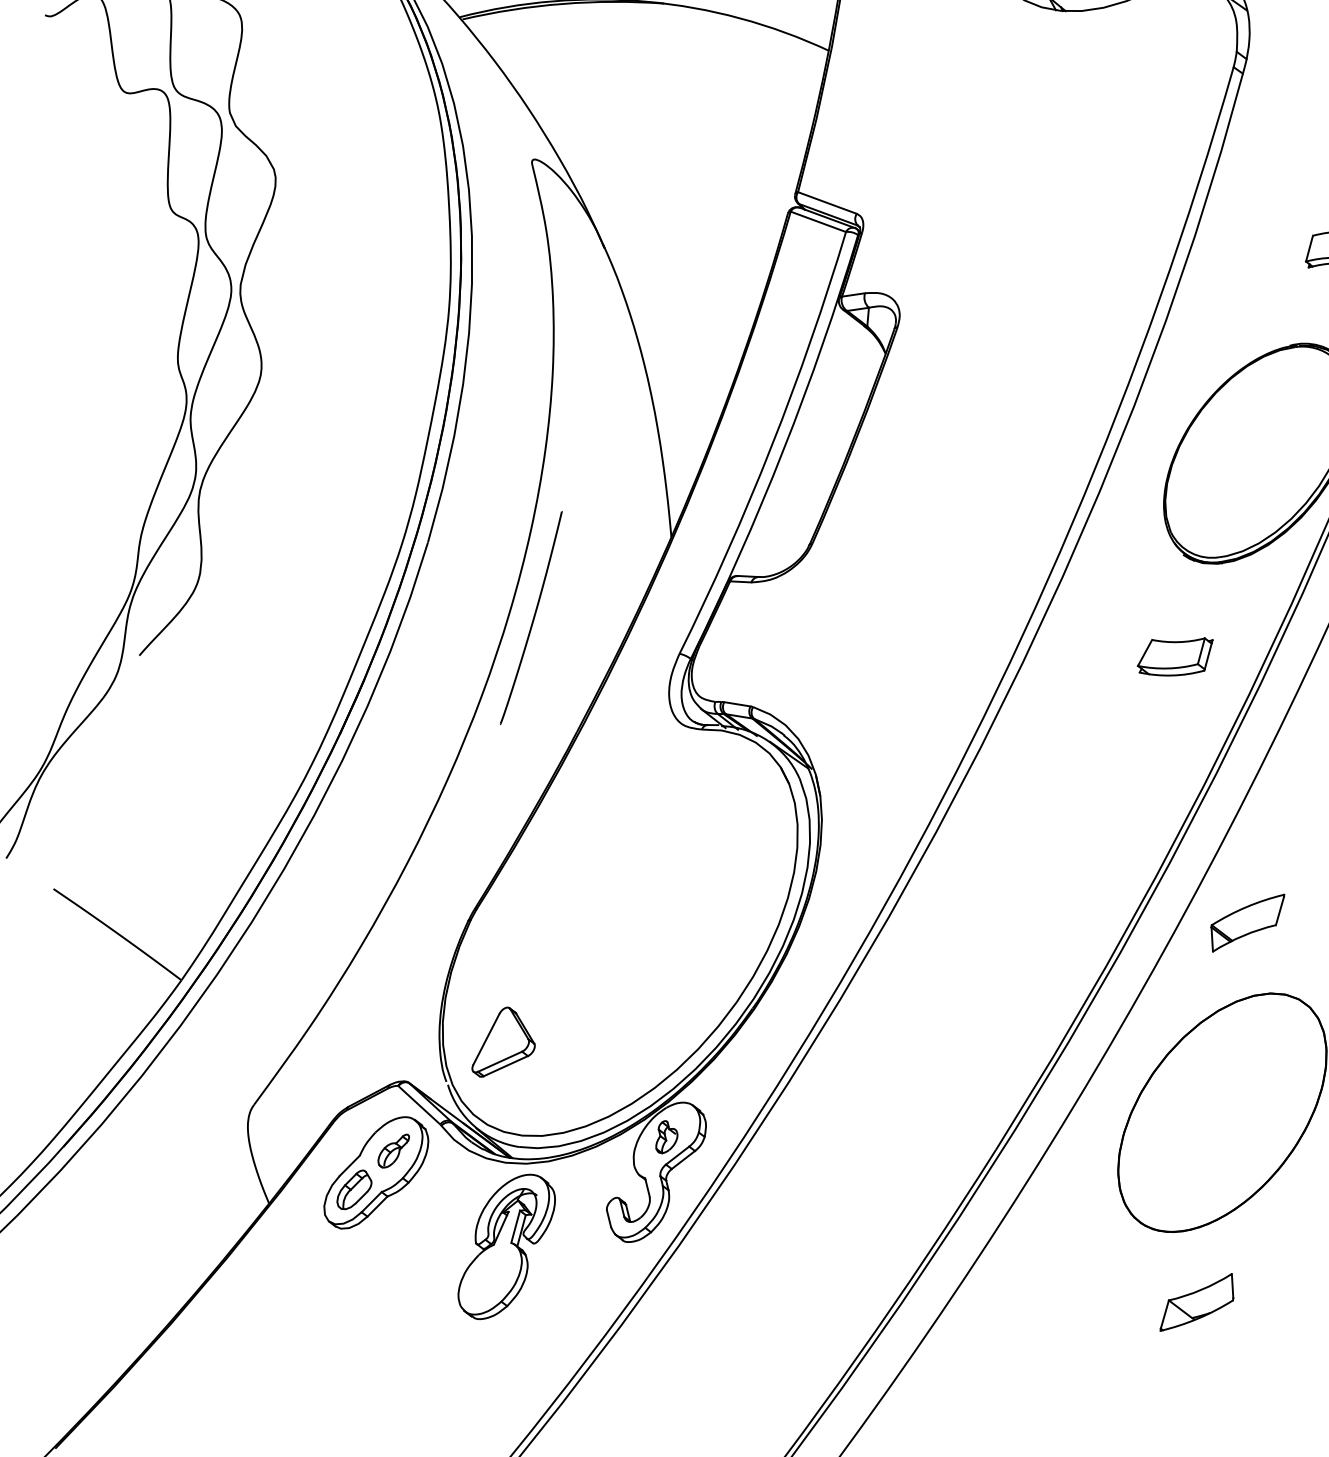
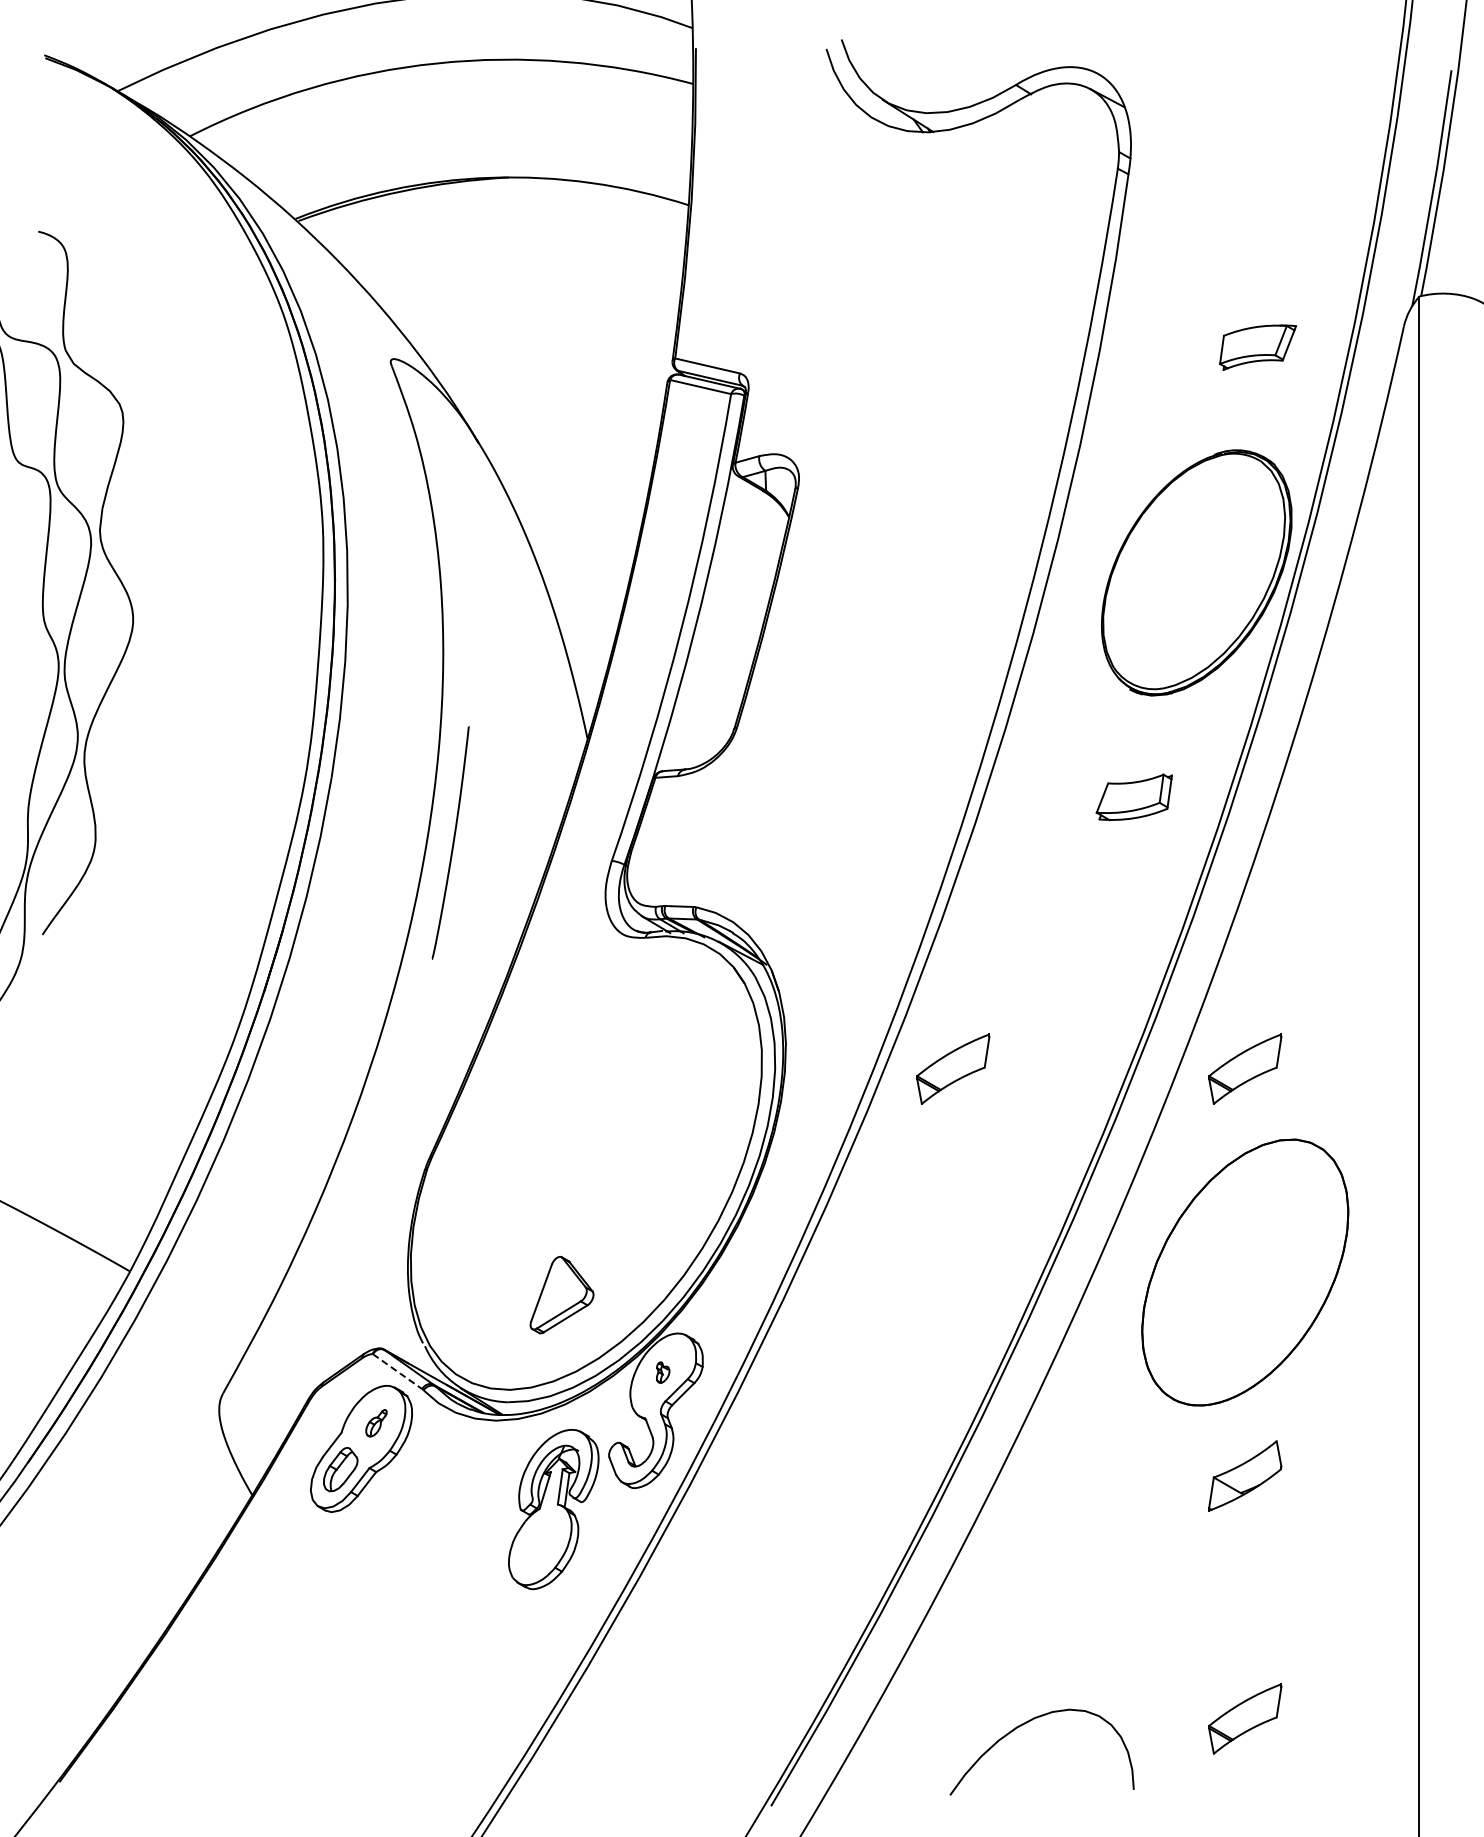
part: (974, 887) -> (953, 1068), added
part: (504, 1043) -> (561, 1295), moved
line: (420, 1105) -> (398, 1371), solid -> dashed
part: (666, 1137) -> (662, 1372), size x0.6
part: (393, 1151) -> (376, 1423), size x0.7
part: (506, 1247) -> (553, 1509), moved

